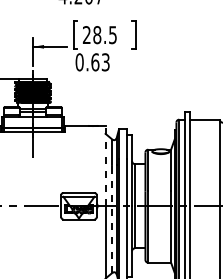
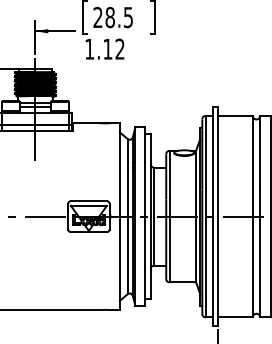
text: (92, 61) -> (104, 48), 0.63 -> 1.12
line: (105, 165) -> (119, 169), dashed -> solid
line: (112, 218) -> (127, 231), dashed -> solid

